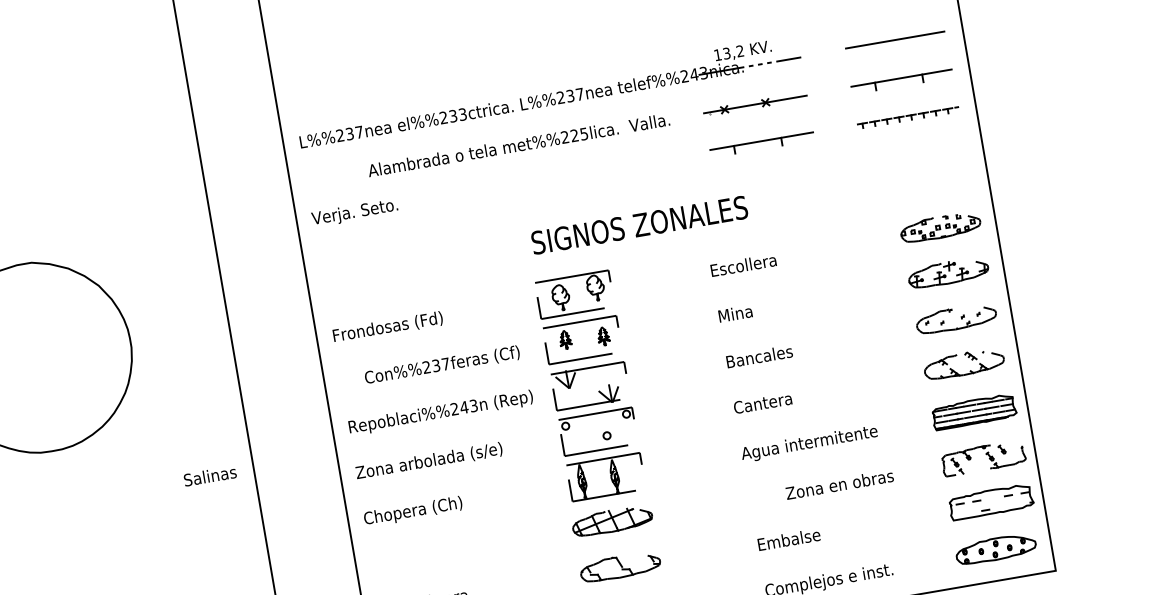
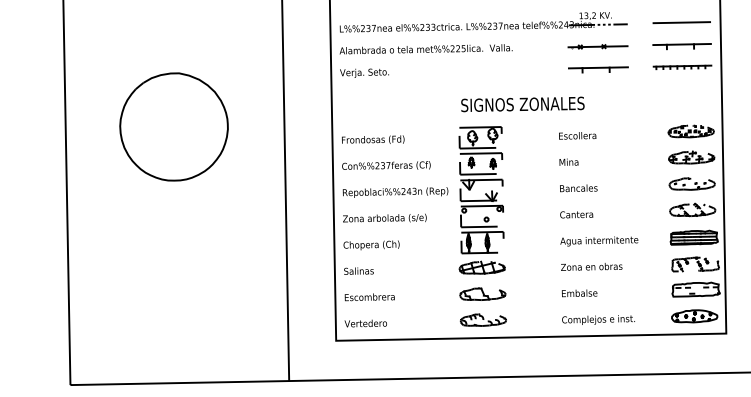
text: (517, 145) -> (425, 49), moved
text: (442, 364) -> (386, 165), moved
text: (209, 475) -> (358, 270), moved
text: (839, 484) -> (591, 266), moved

